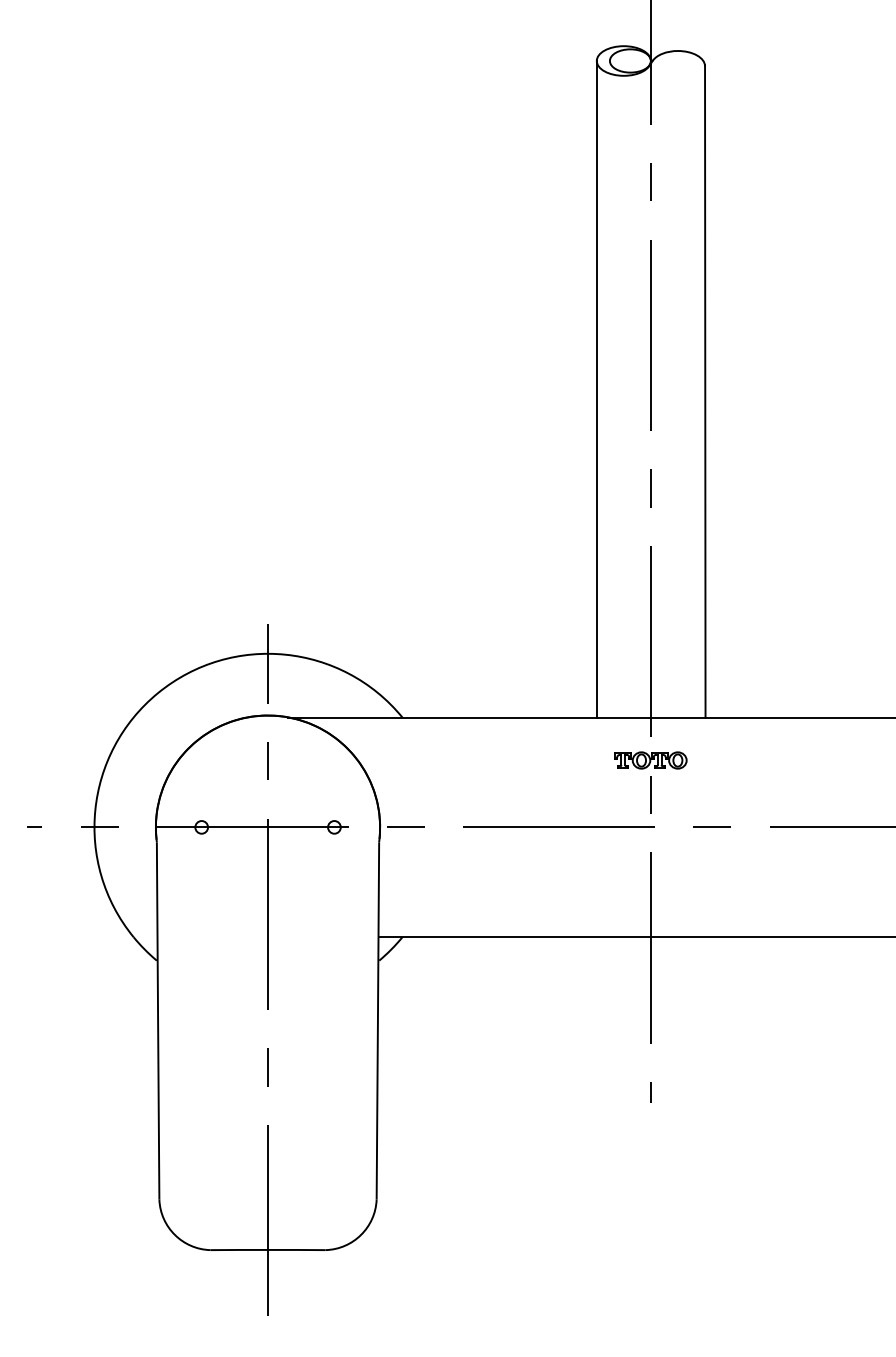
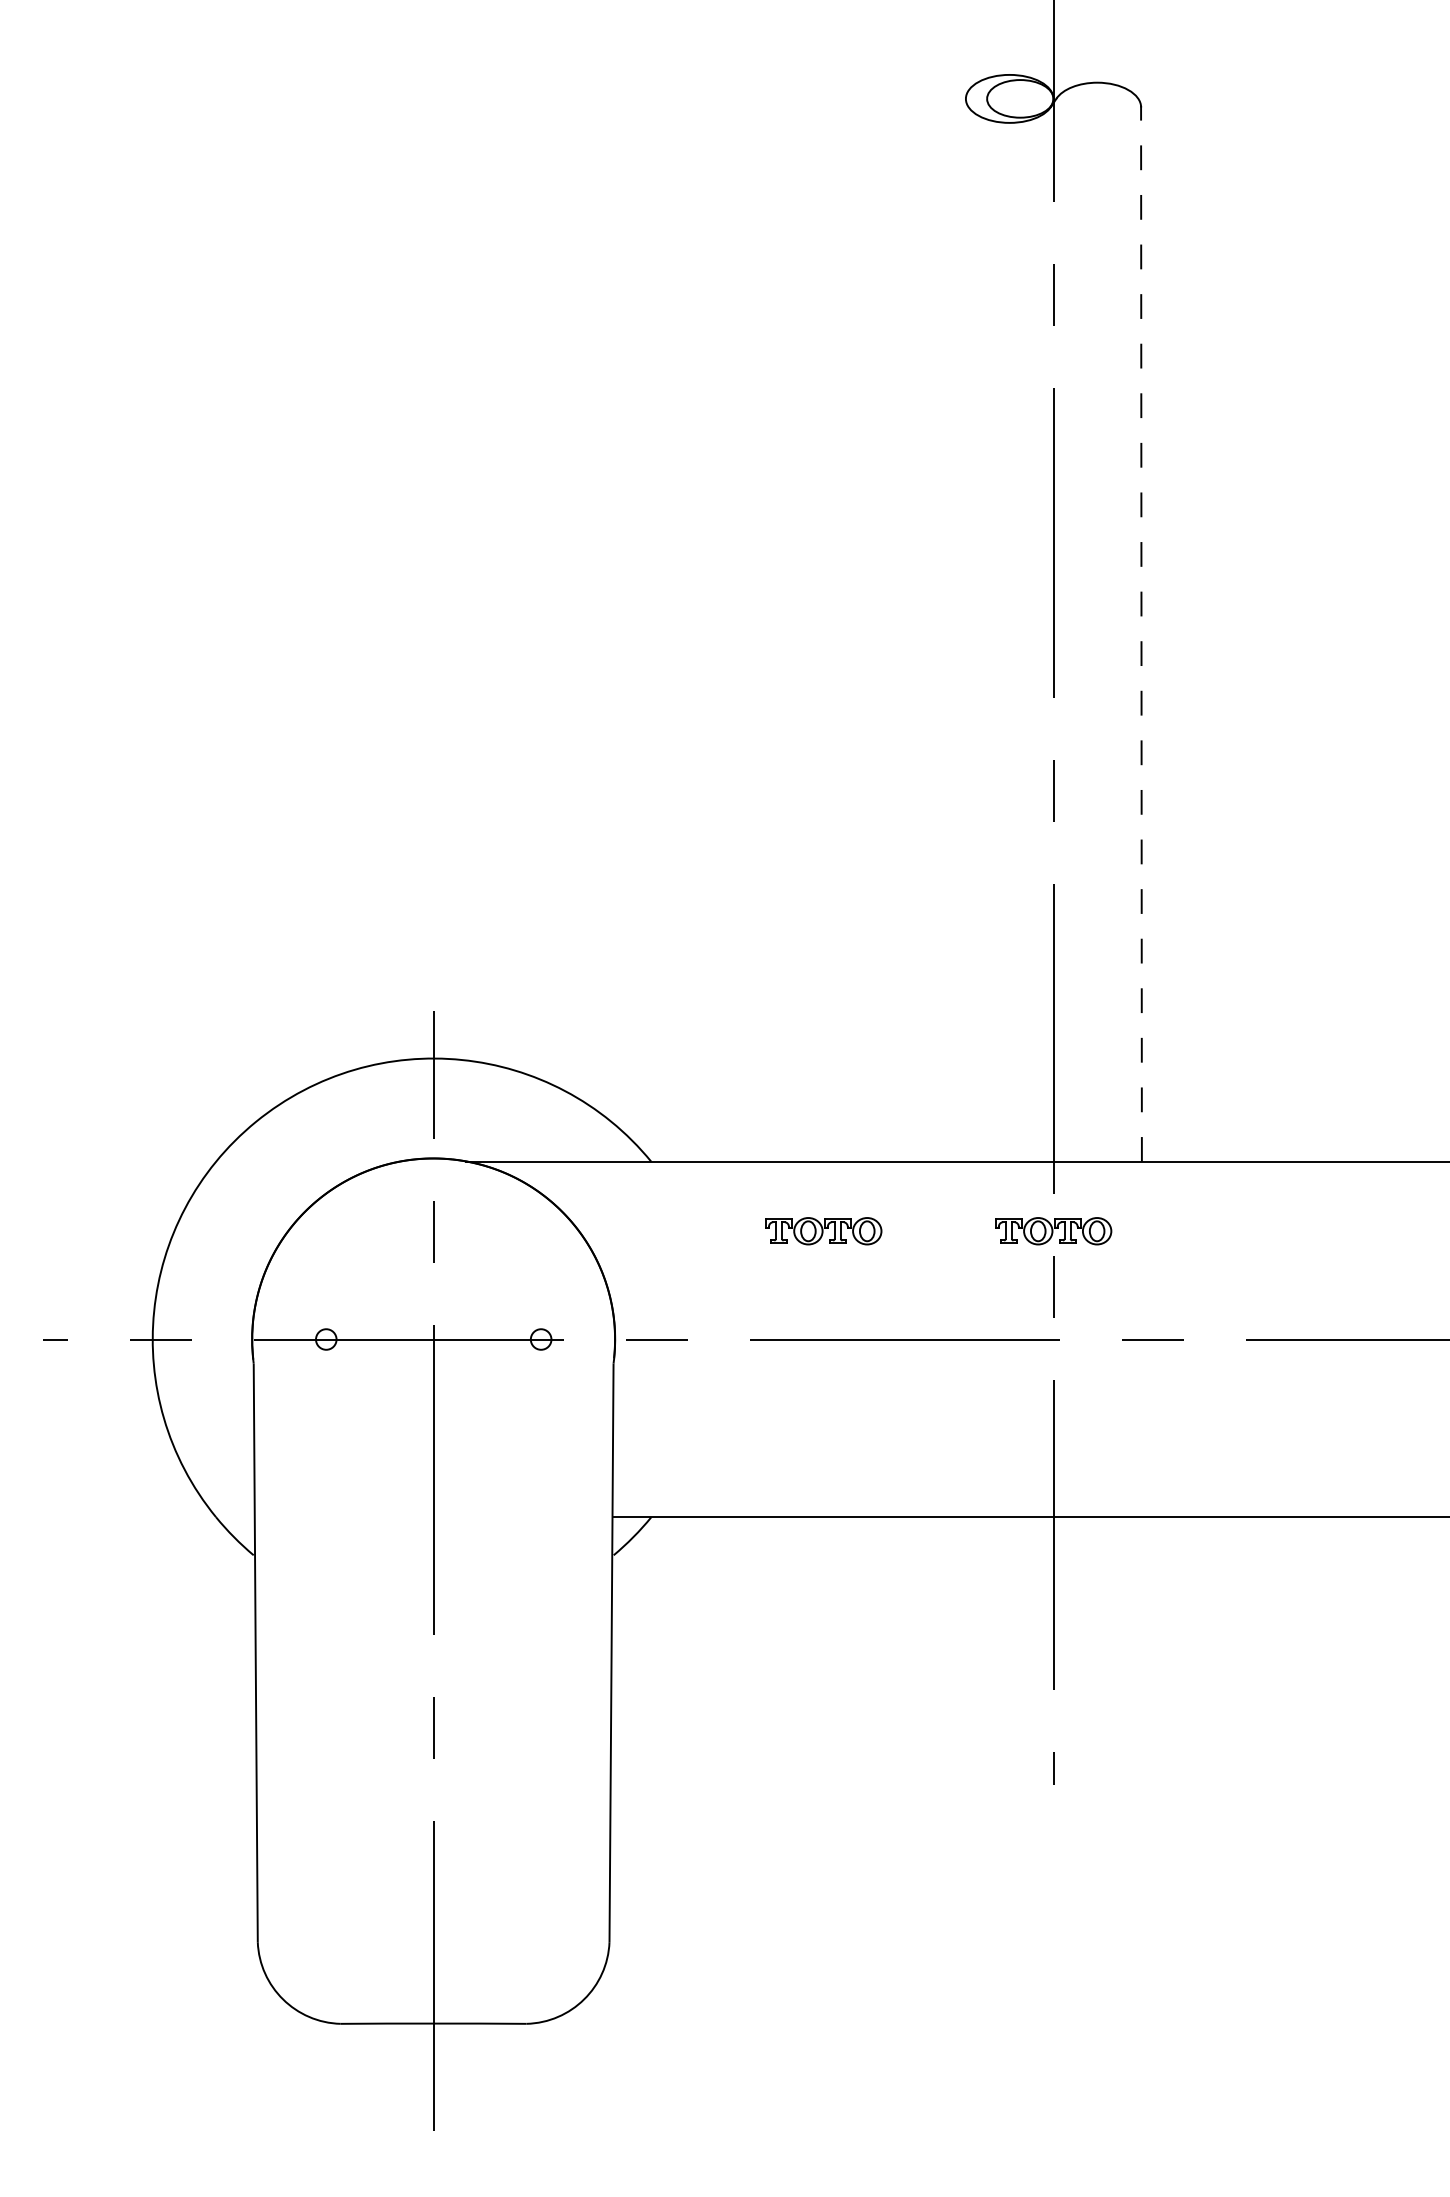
line: (596, 389) -> (965, 630), removed
line: (705, 390) -> (1141, 632), solid -> dashed
part: (508, 760) -> (822, 1231), added

